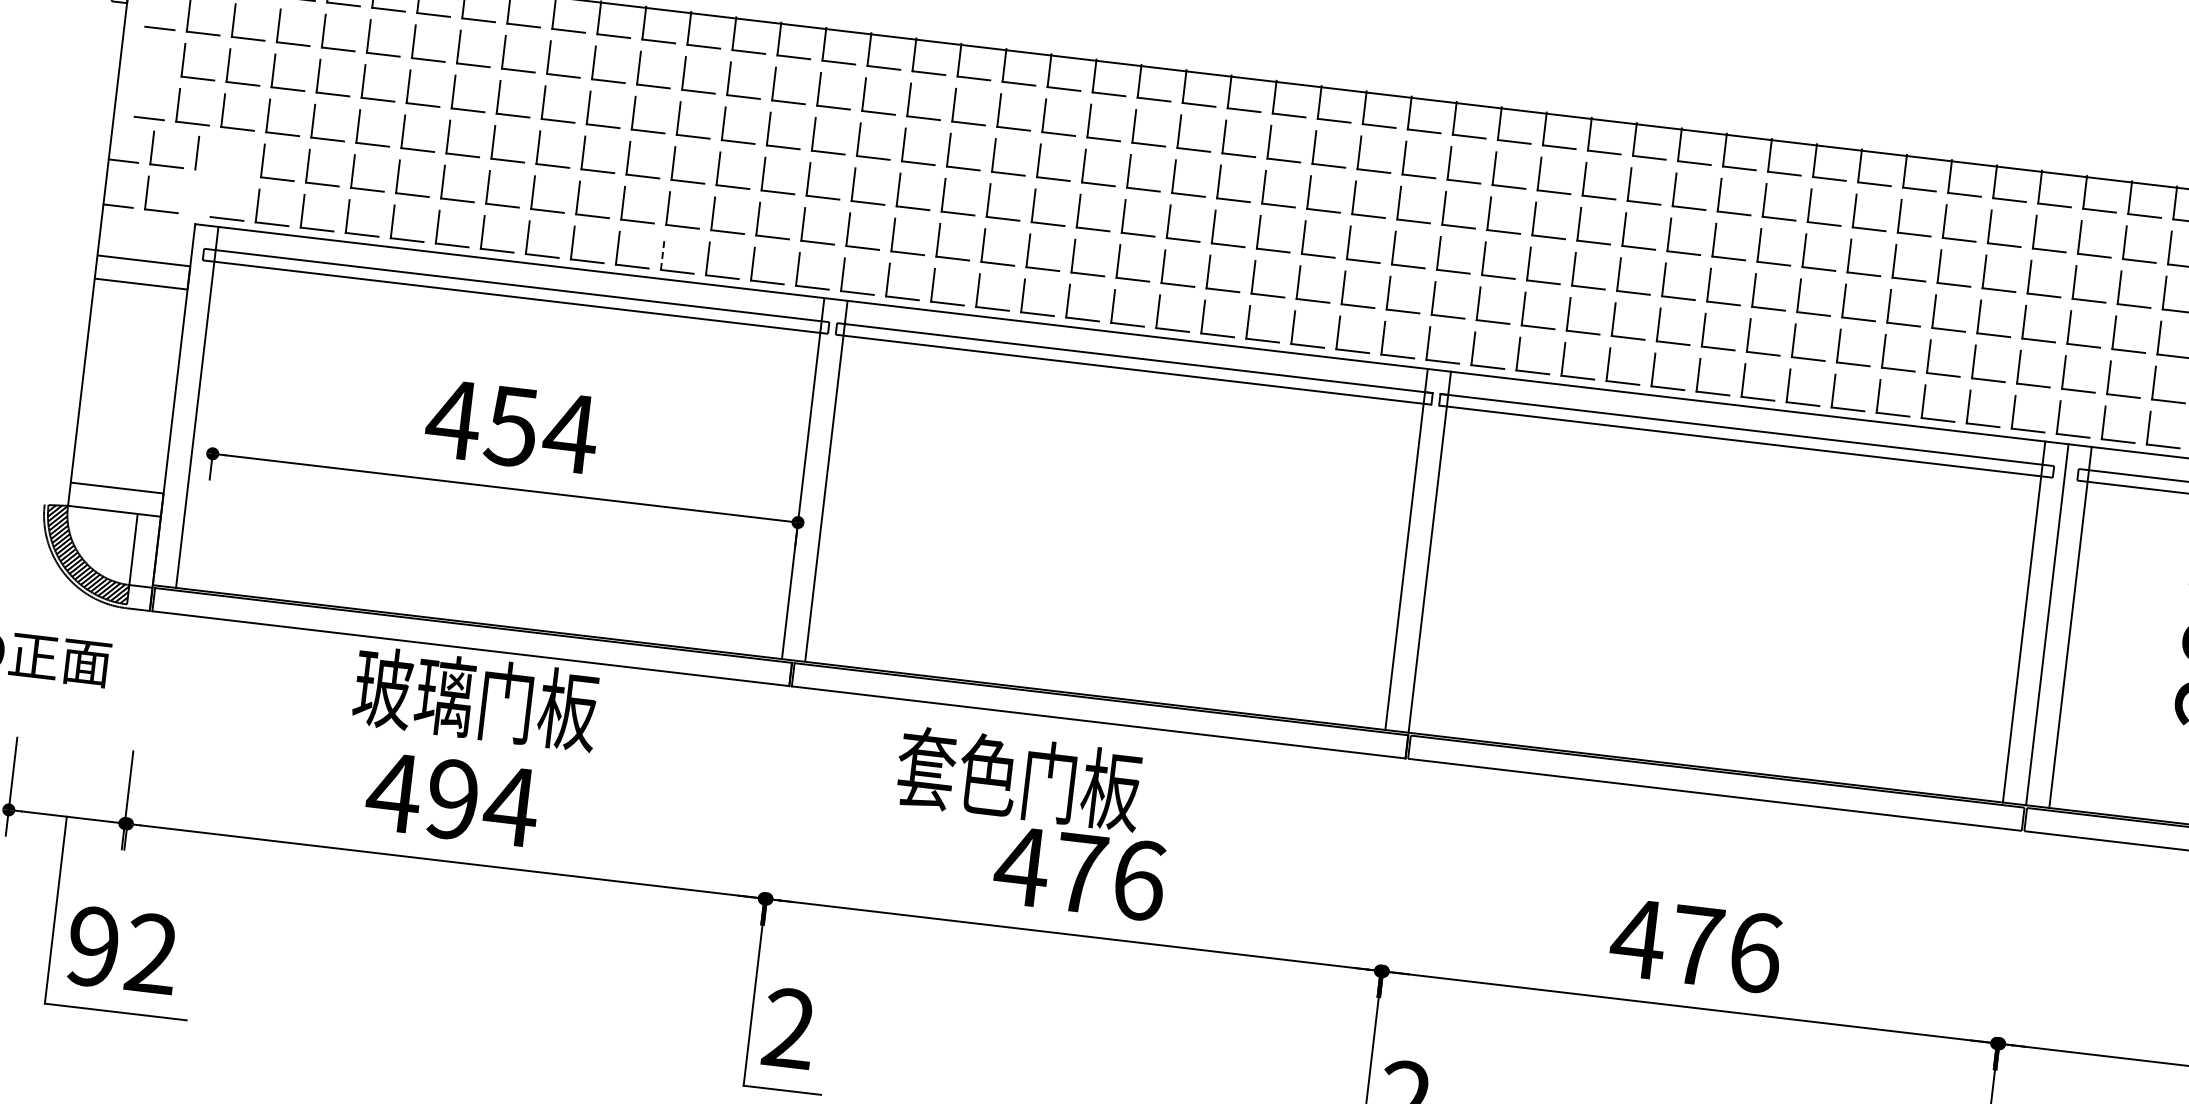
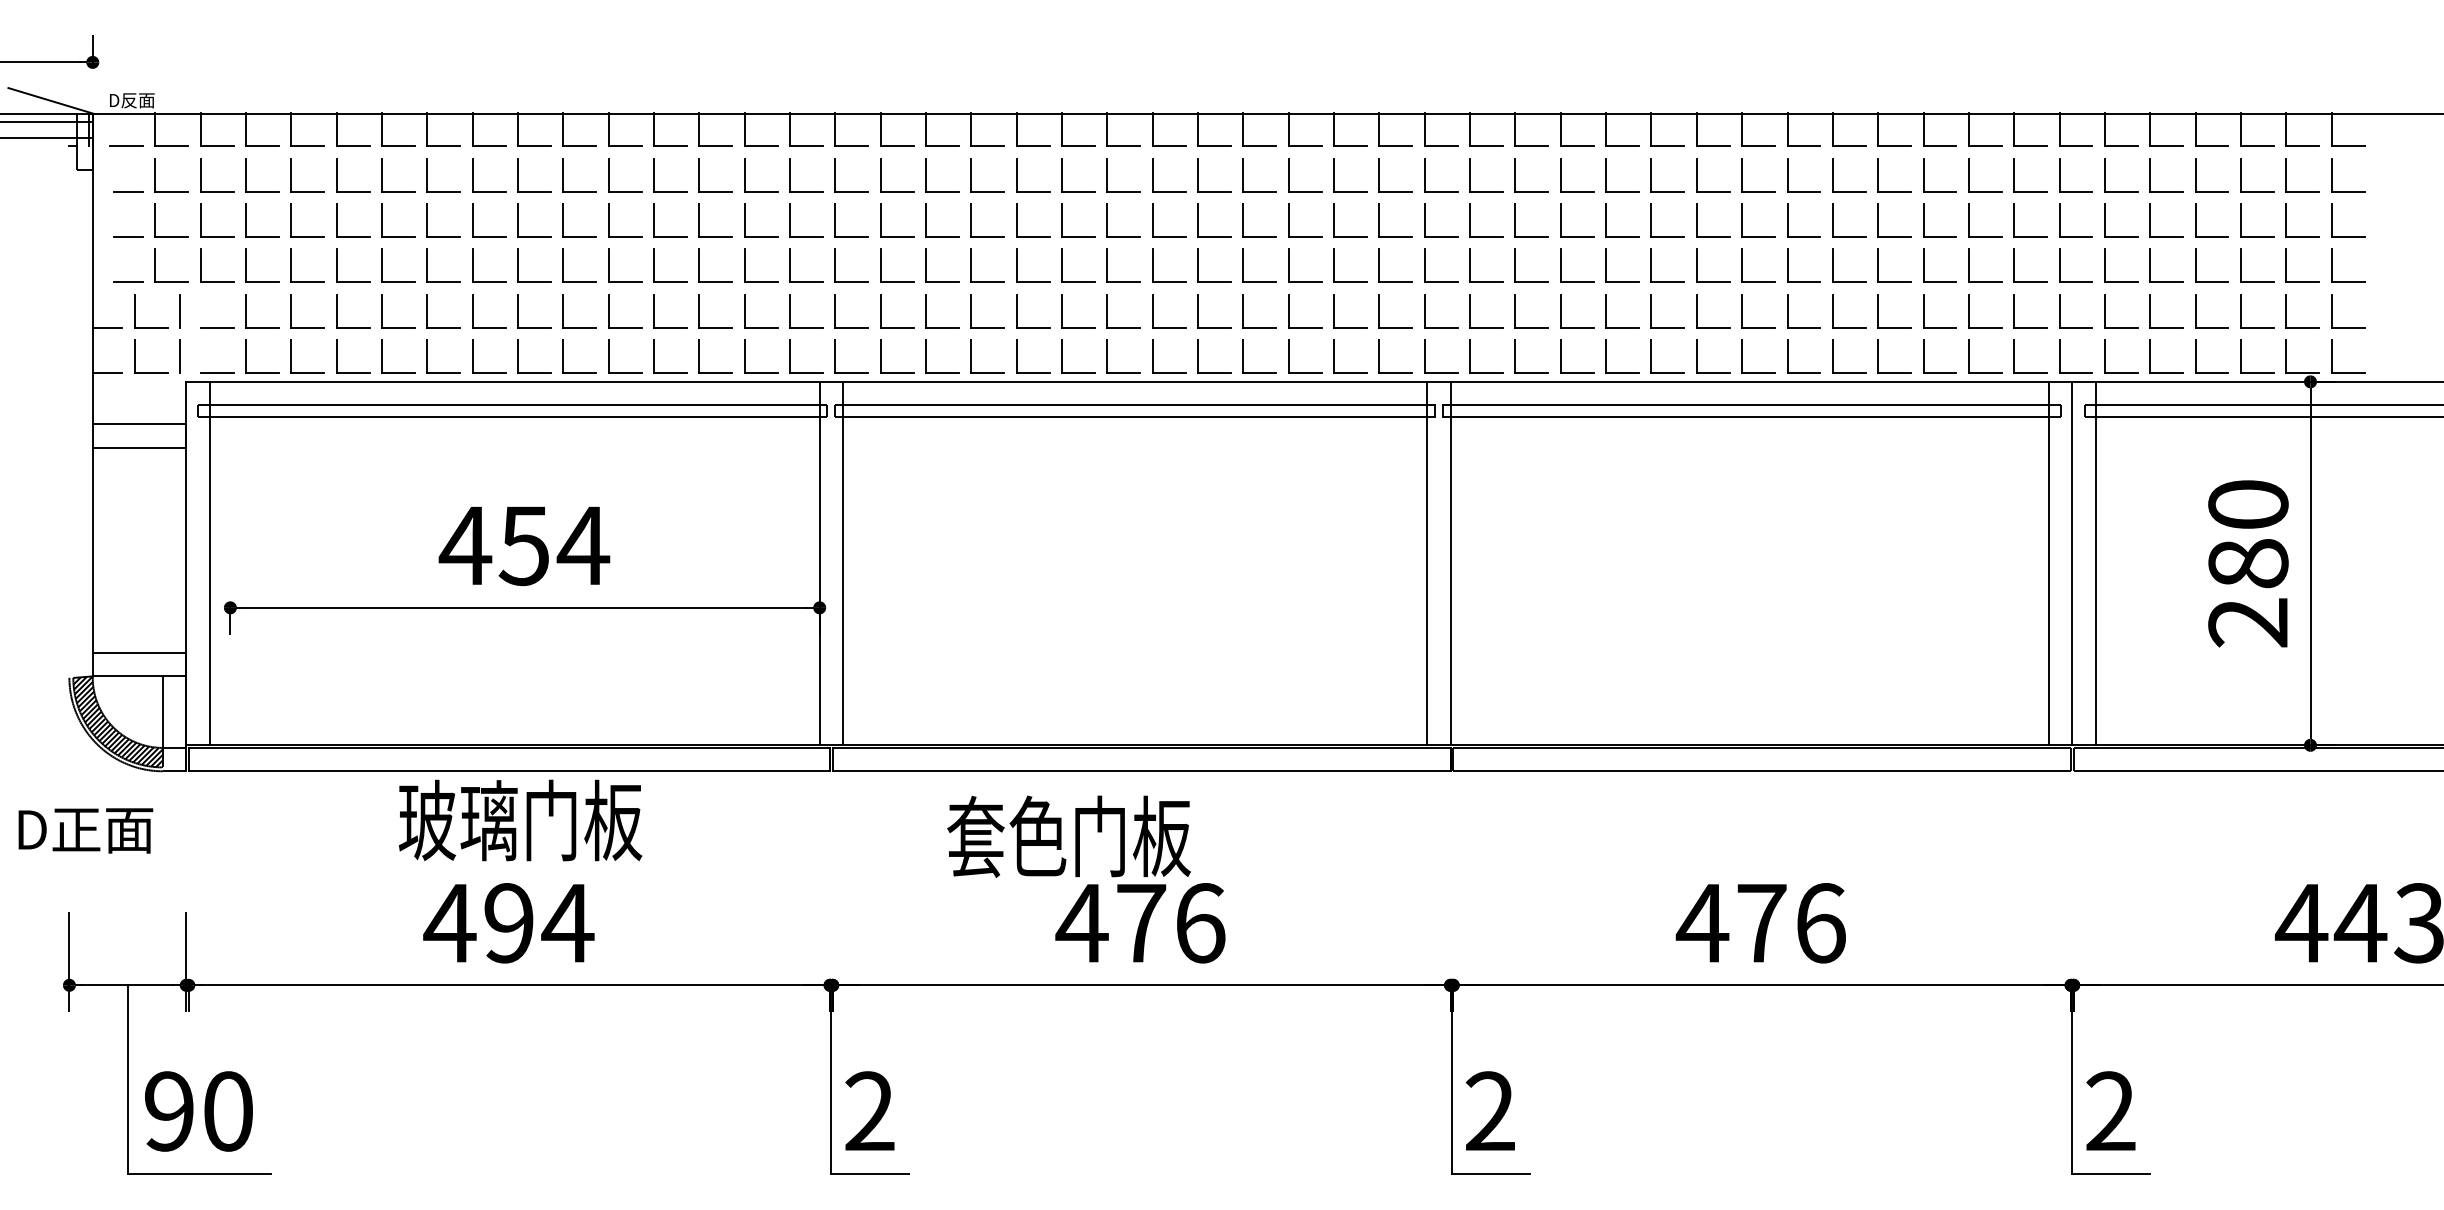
line: (154, 73) -> (128, 236), added
line: (231, 173) -> (216, 327), added
line: (191, 197) -> (179, 355), added
line: (663, 252) -> (654, 355), dashed -> solid
text: (151, 953) -> (227, 1111), 92 -> 90

